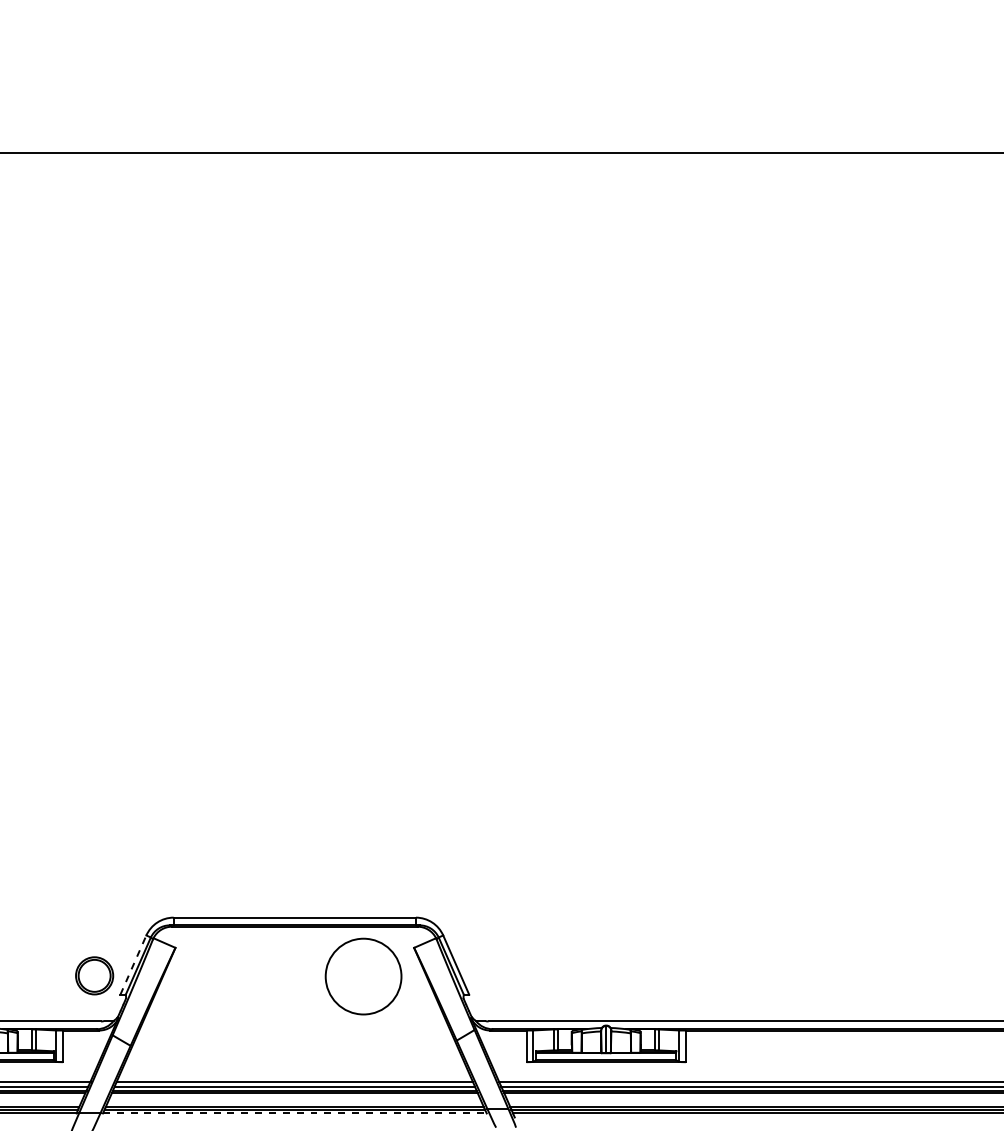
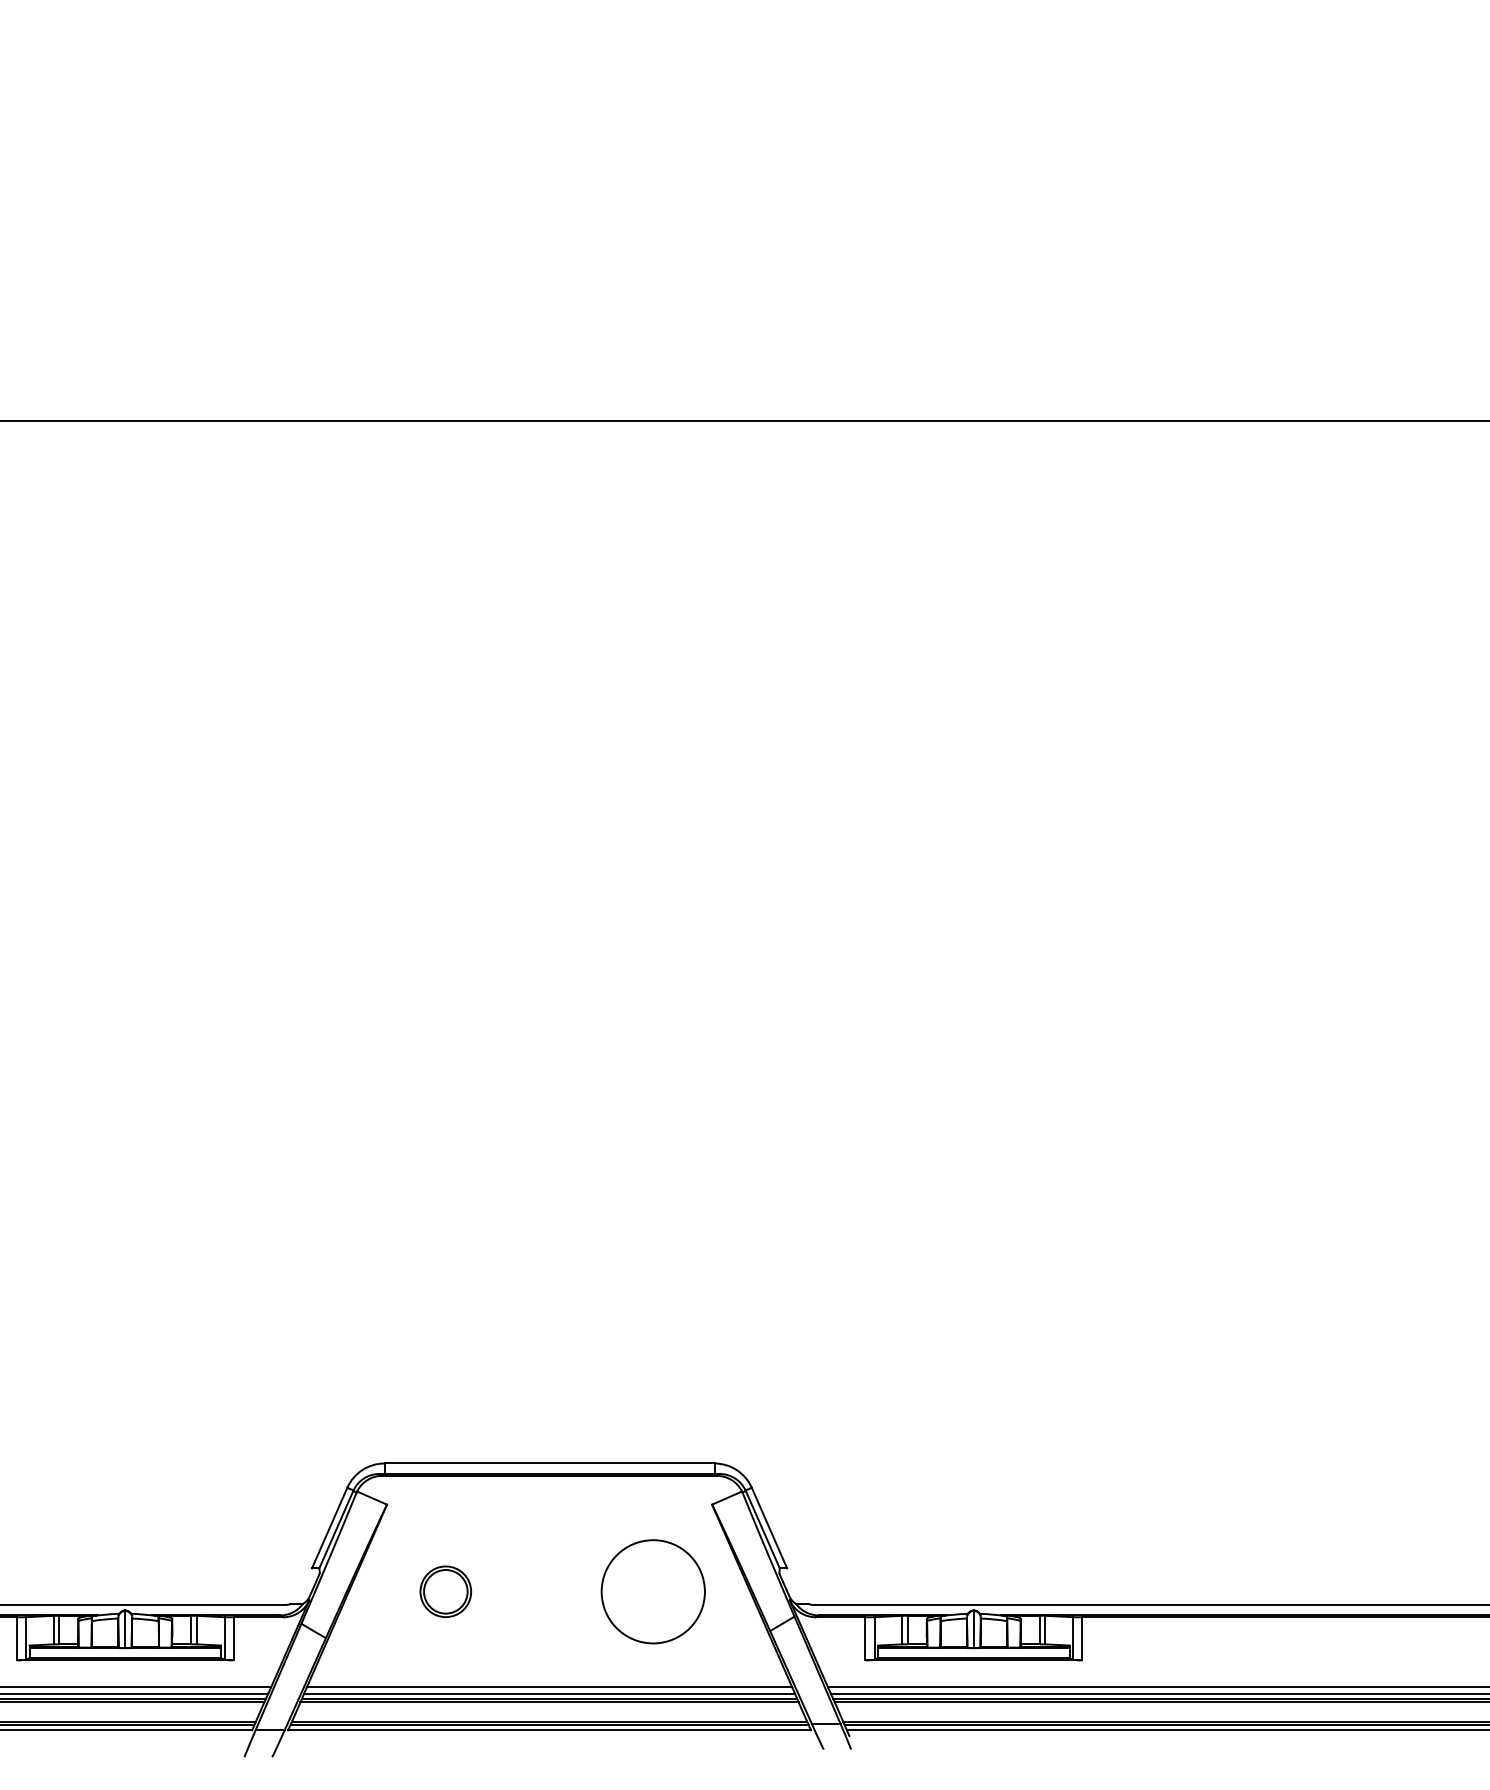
line: (133, 964) -> (329, 1527), dashed -> solid
part: (94, 975) -> (445, 1591), moved
circle: (363, 976) -> (652, 1591), moved
line: (295, 1113) -> (550, 1730), dashed -> solid

